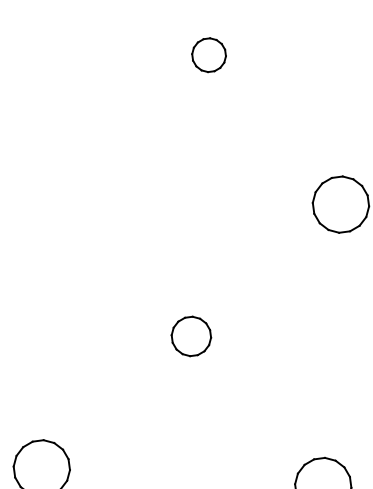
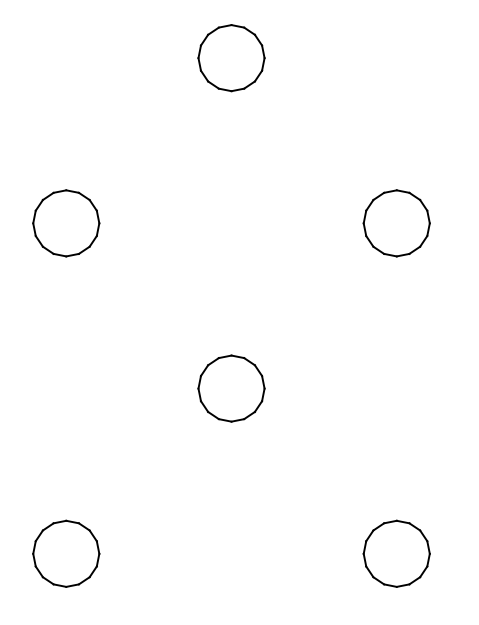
part: (209, 55) -> (231, 58), size x1.67
part: (59, 187) -> (66, 223), added
part: (191, 336) -> (231, 388), size x1.43

